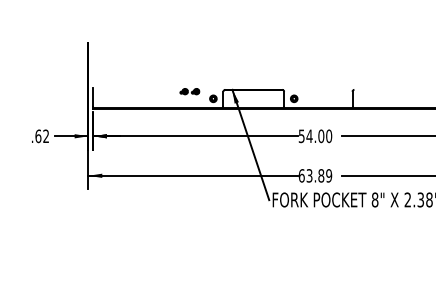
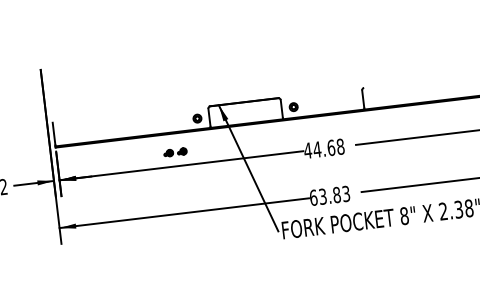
part: (189, 91) -> (175, 152), moved
text: (315, 136) -> (324, 149), 54.00 -> 44.68
text: (329, 175) -> (346, 193), 63.89 -> 63.83

